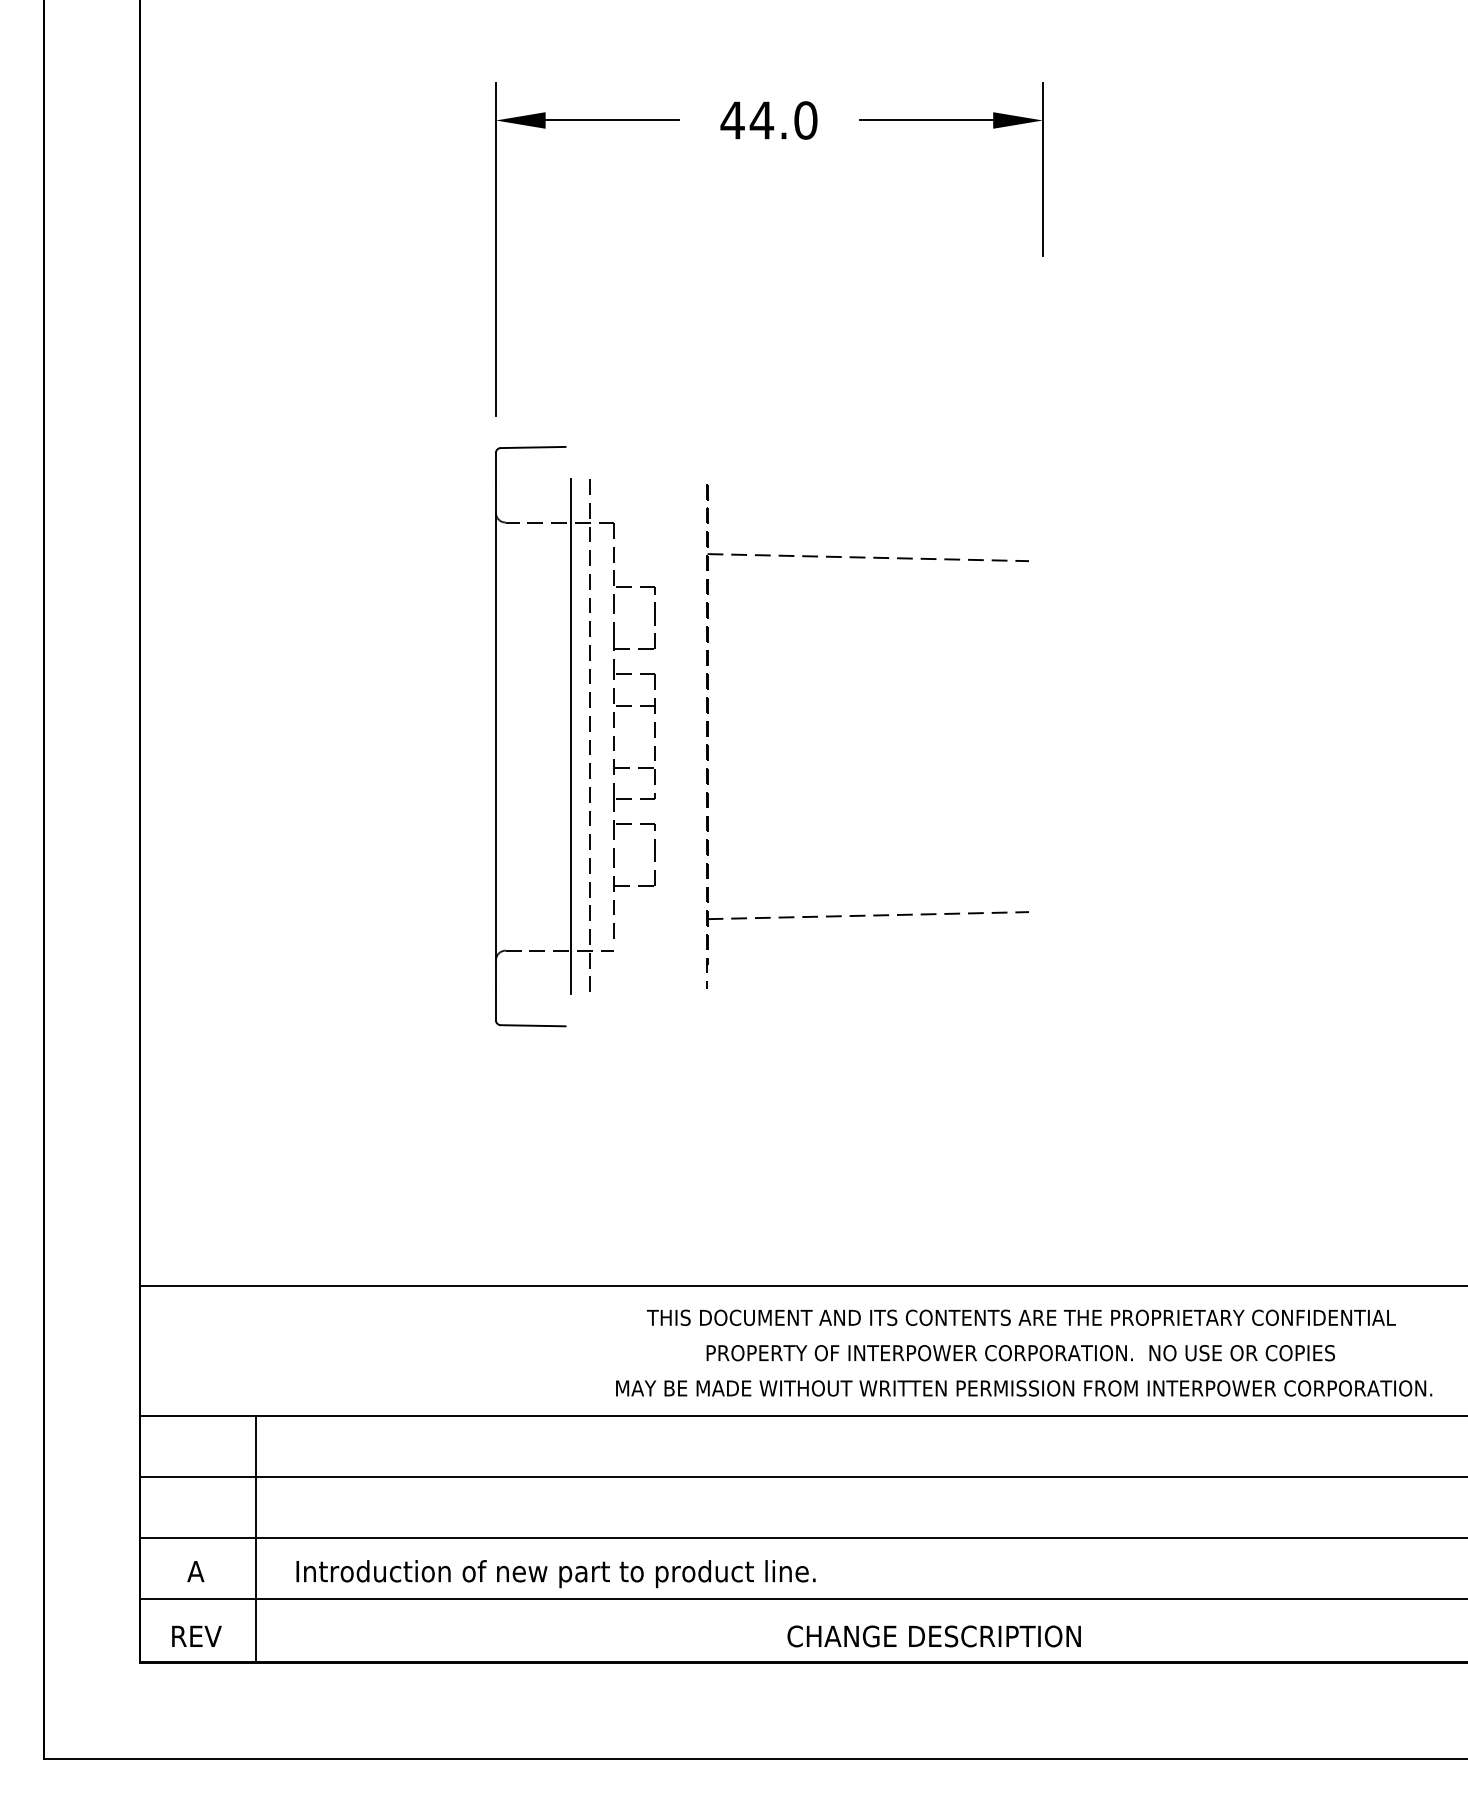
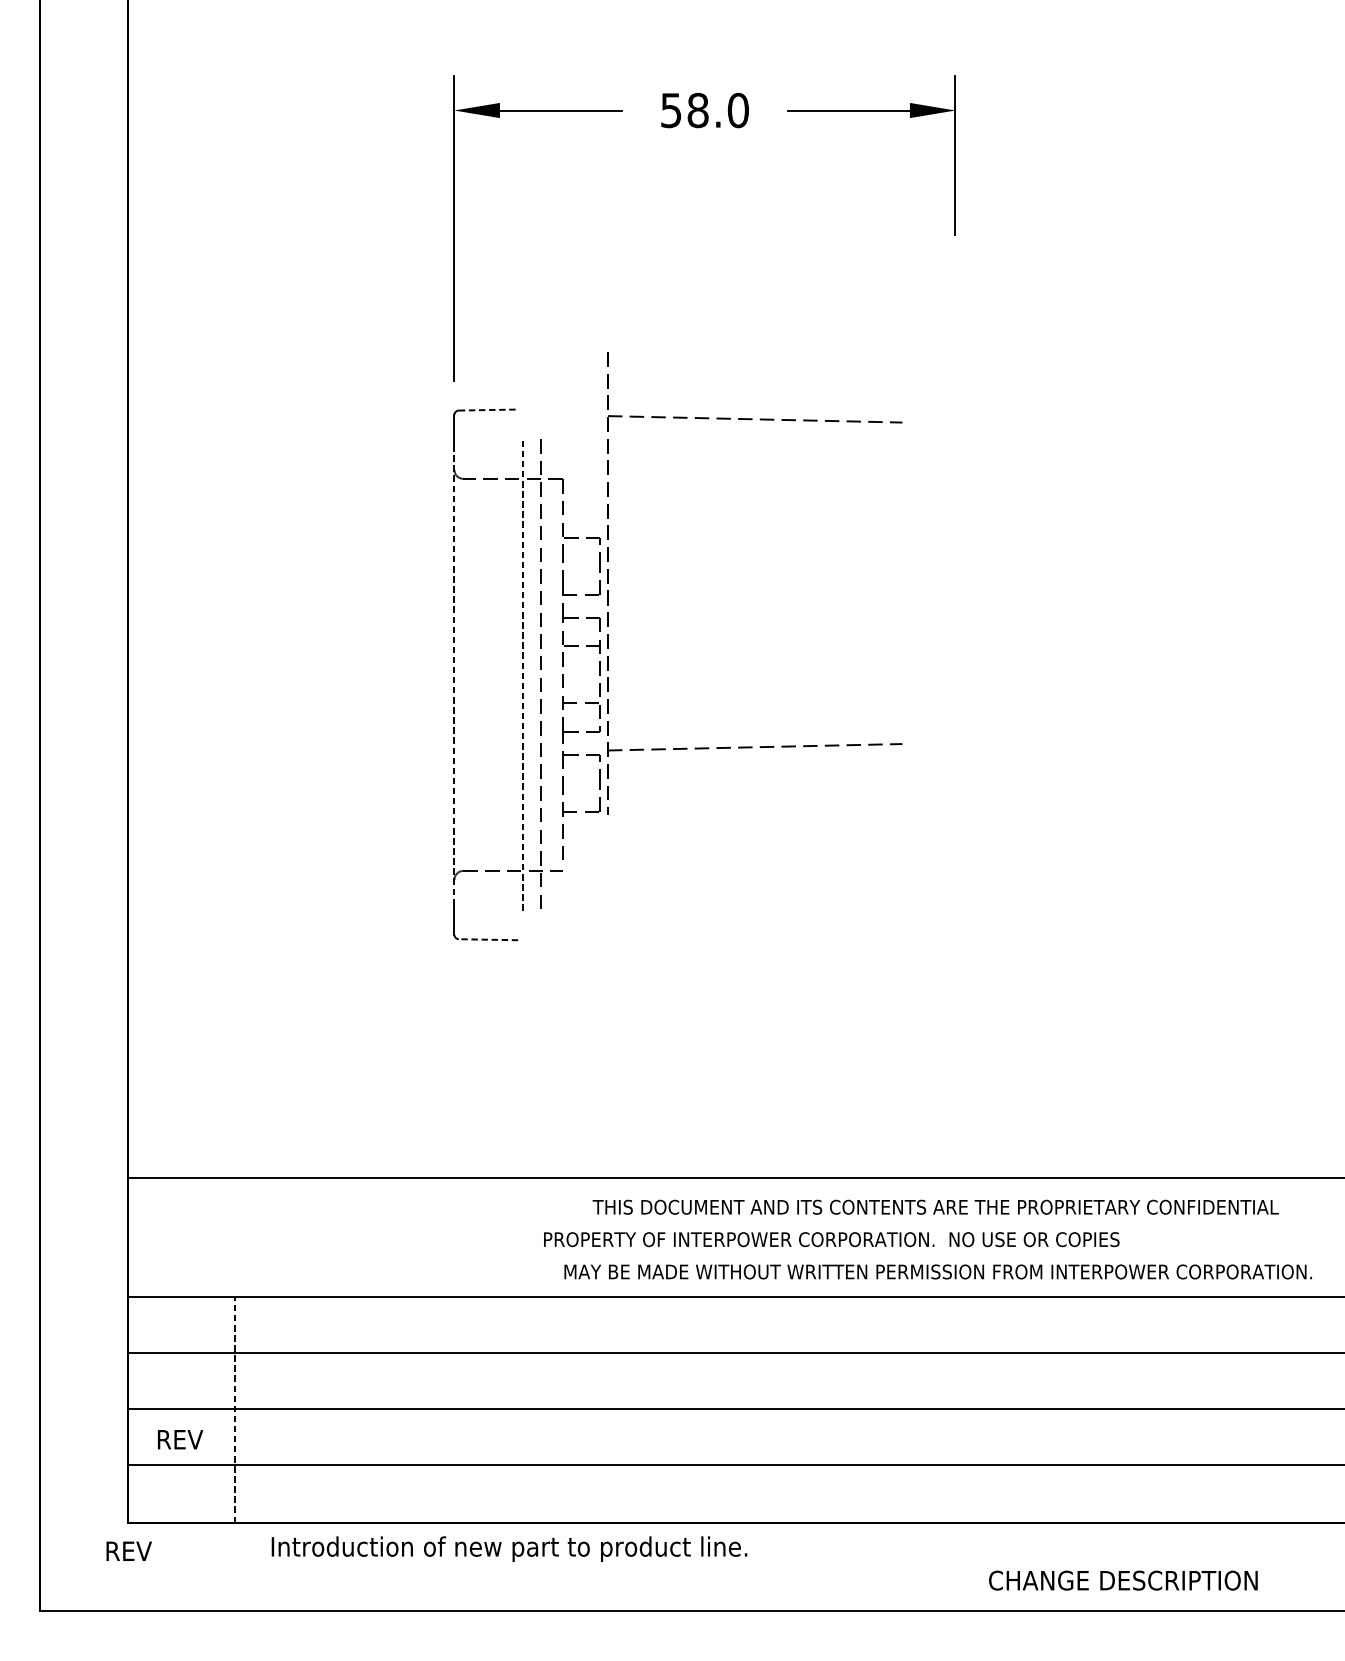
text: (747, 120) -> (684, 110), 44.0 -> 58.0
line: (533, 447) -> (488, 410), solid -> dashed
line: (495, 736) -> (454, 674), solid -> dashed
line: (570, 736) -> (522, 674), solid -> dashed
part: (708, 736) -> (608, 583), moved
line: (532, 1025) -> (487, 939), solid -> dashed
text: (1020, 1353) -> (831, 1239), moved
line: (255, 1538) -> (234, 1409), solid -> dashed
text: (196, 1571) -> (180, 1439), A -> REV
text: (555, 1574) -> (508, 1549), moved
text: (196, 1635) -> (128, 1550), moved
text: (933, 1636) -> (1122, 1580), moved

